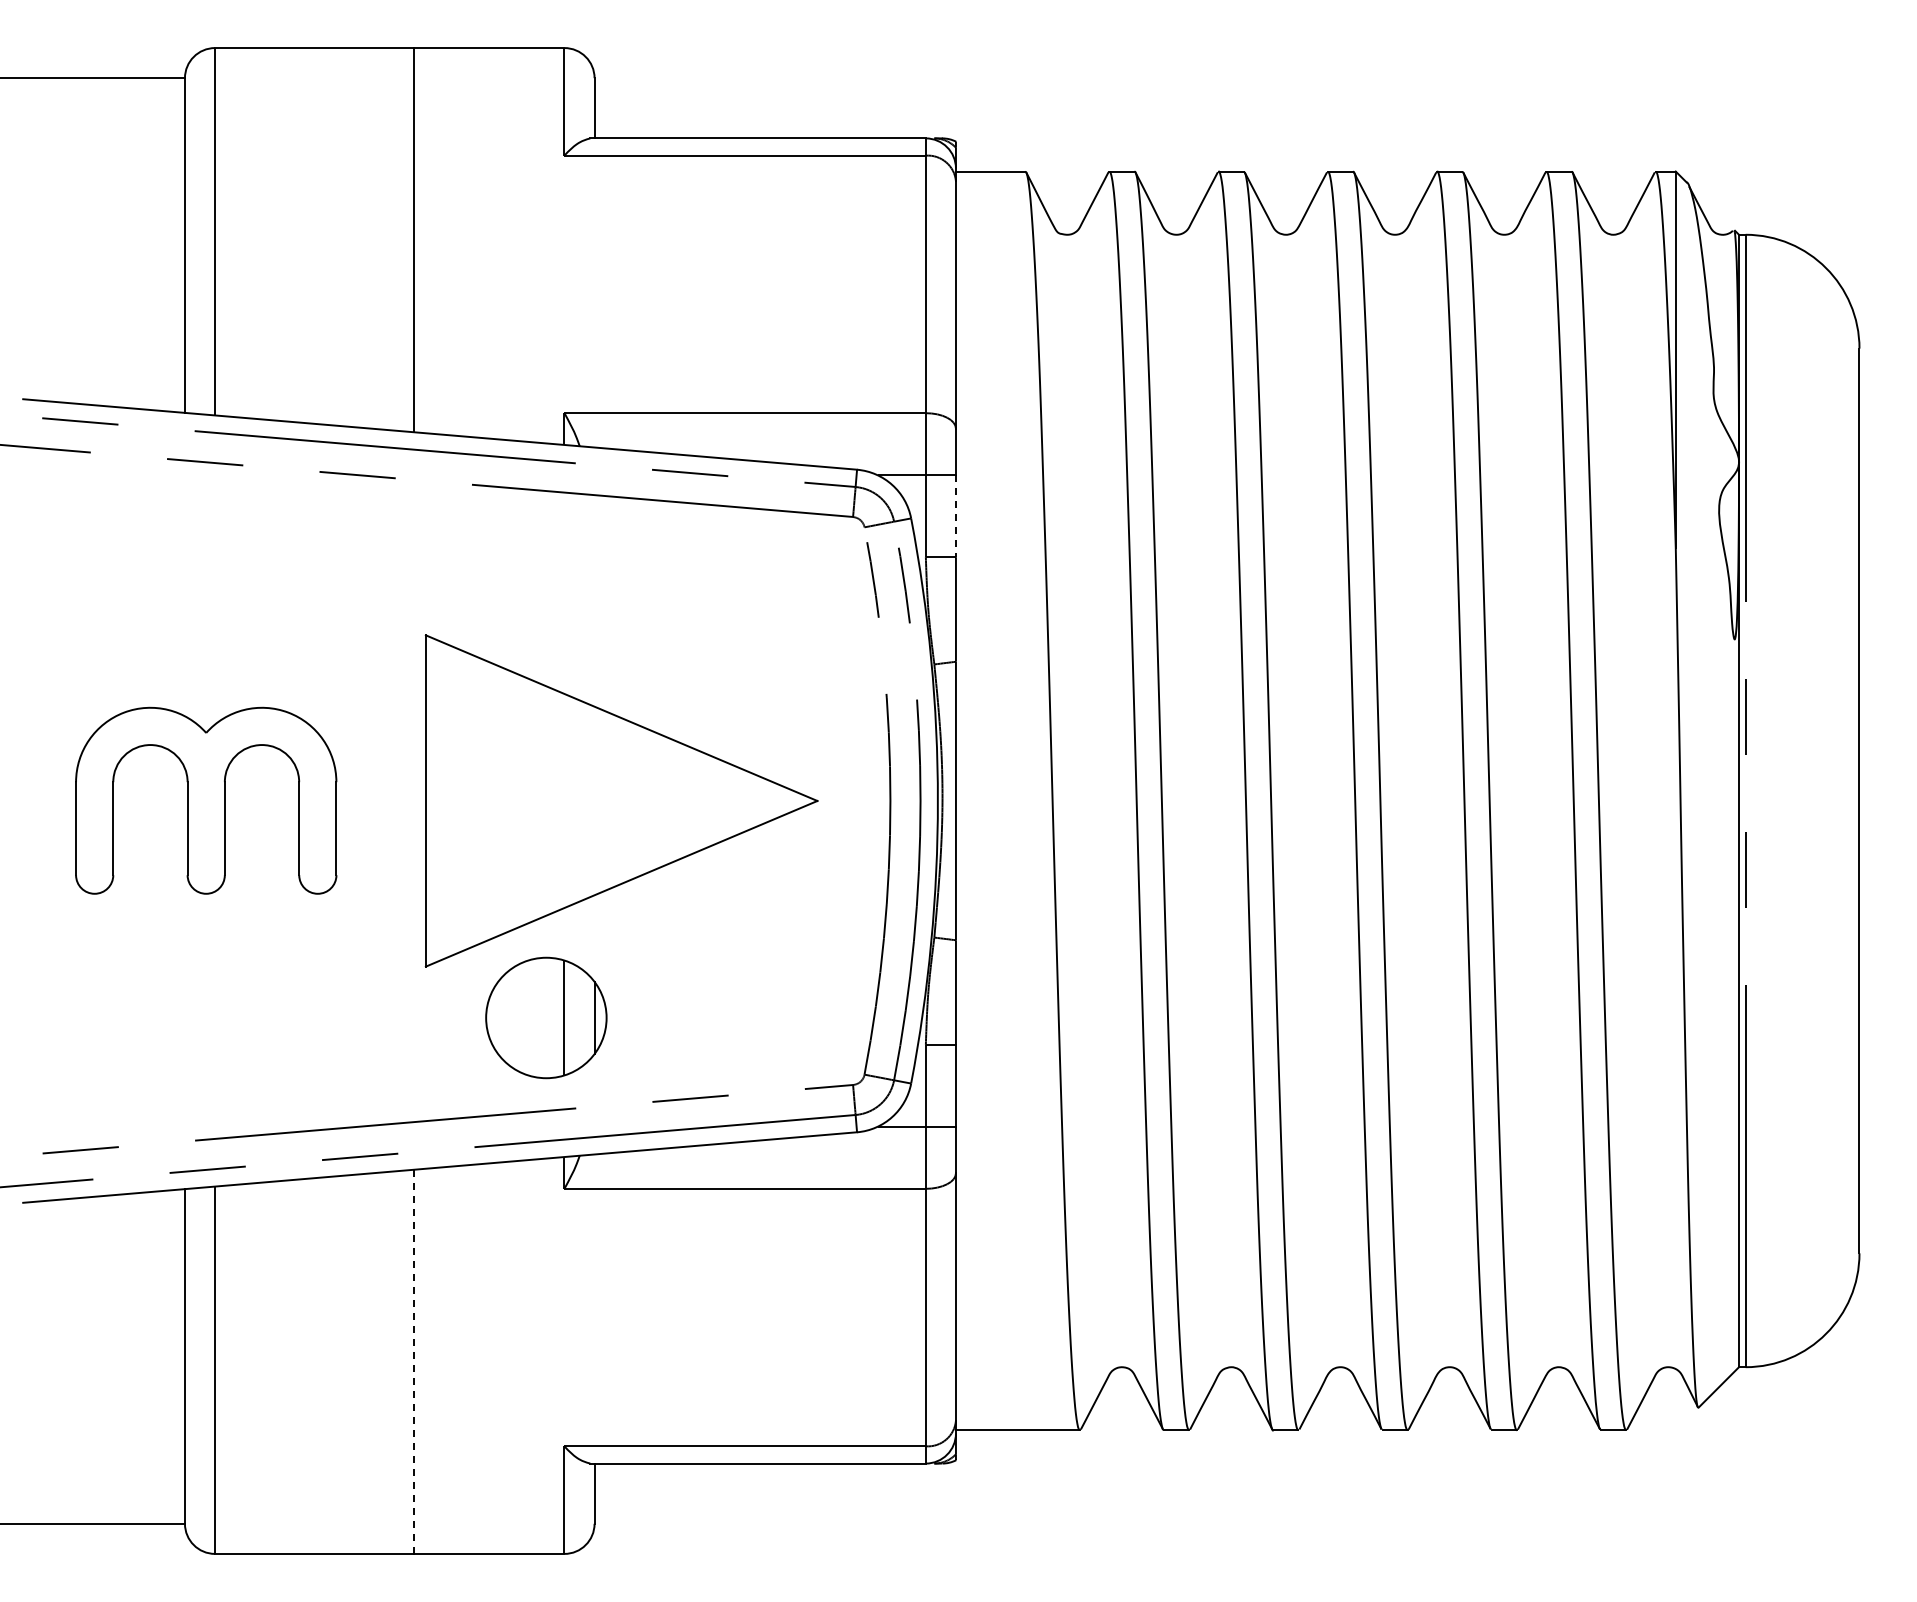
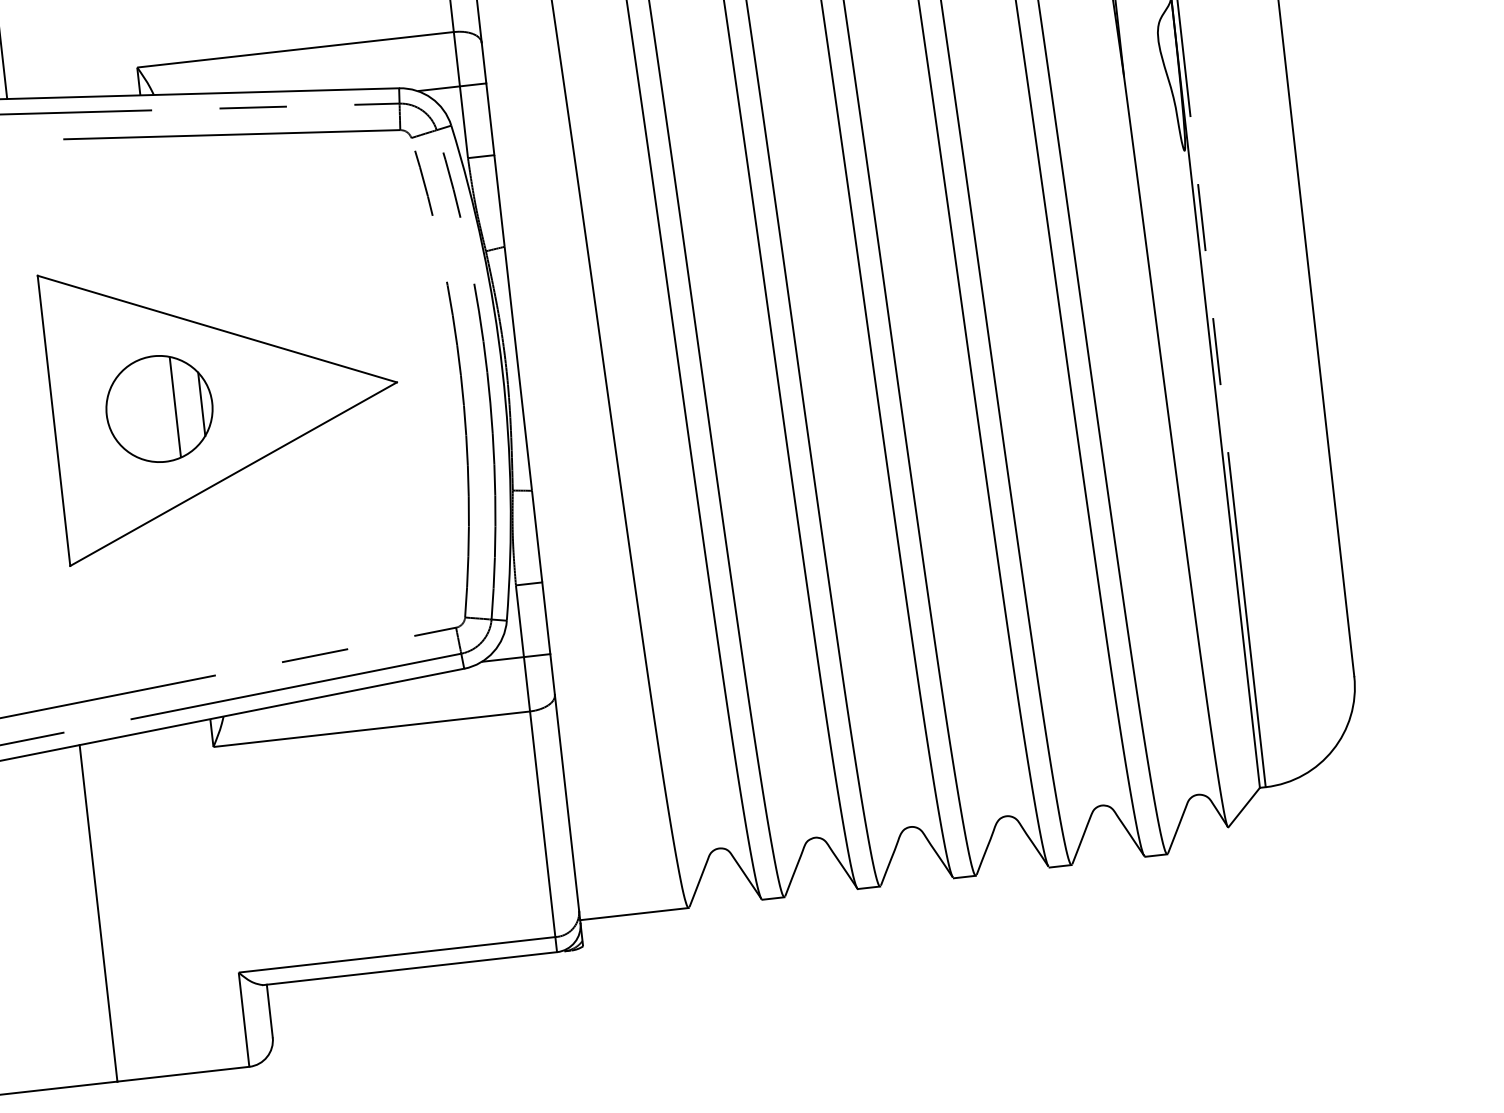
line: (955, 516) -> (489, 119), dashed -> solid
part: (546, 1017) -> (159, 408), moved
line: (413, 1362) -> (98, 913), dashed -> solid

